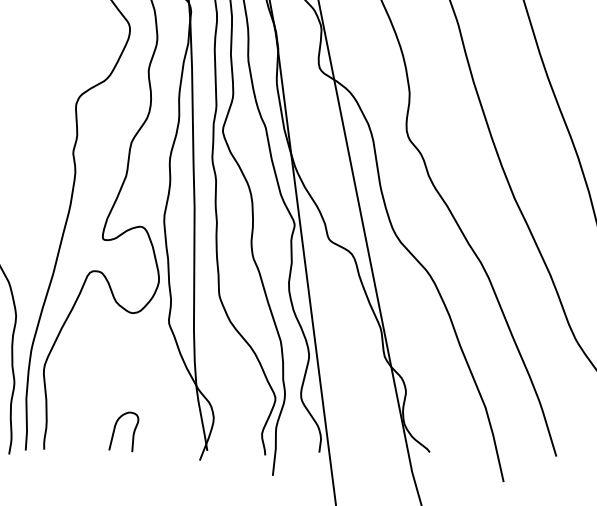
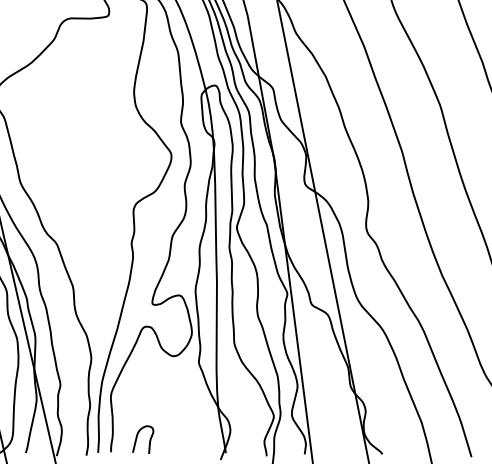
curve: (132, 431) -> (149, 439), moved

